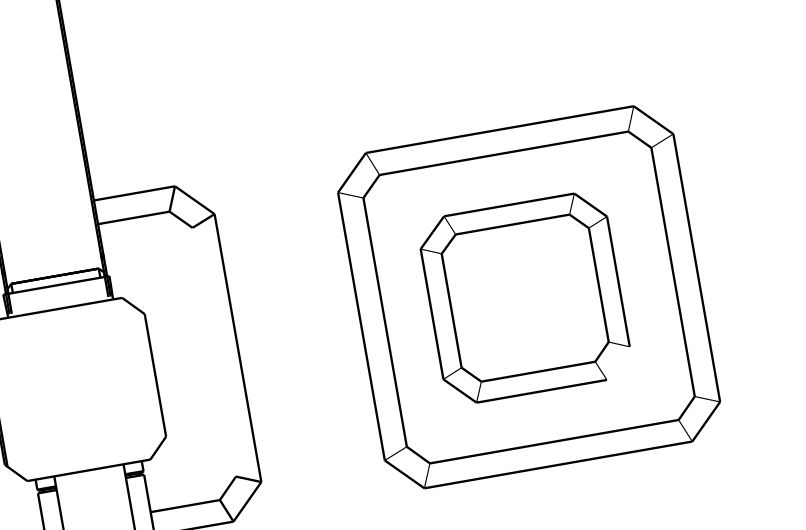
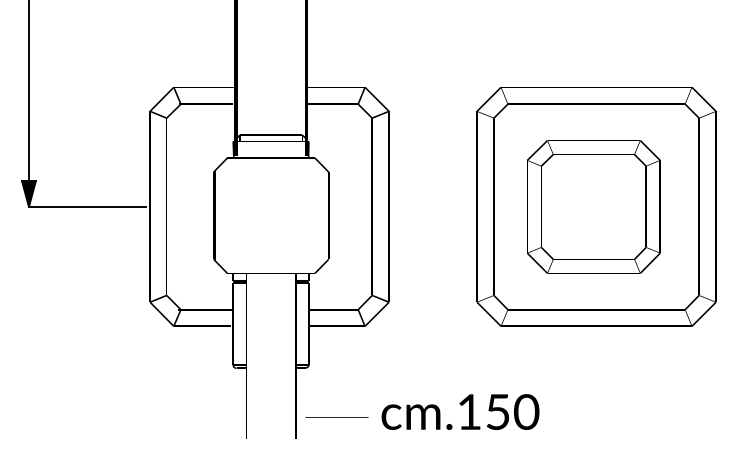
fill: (214, 351) -> (372, 206), added
fill: (617, 362) -> (649, 262), added

